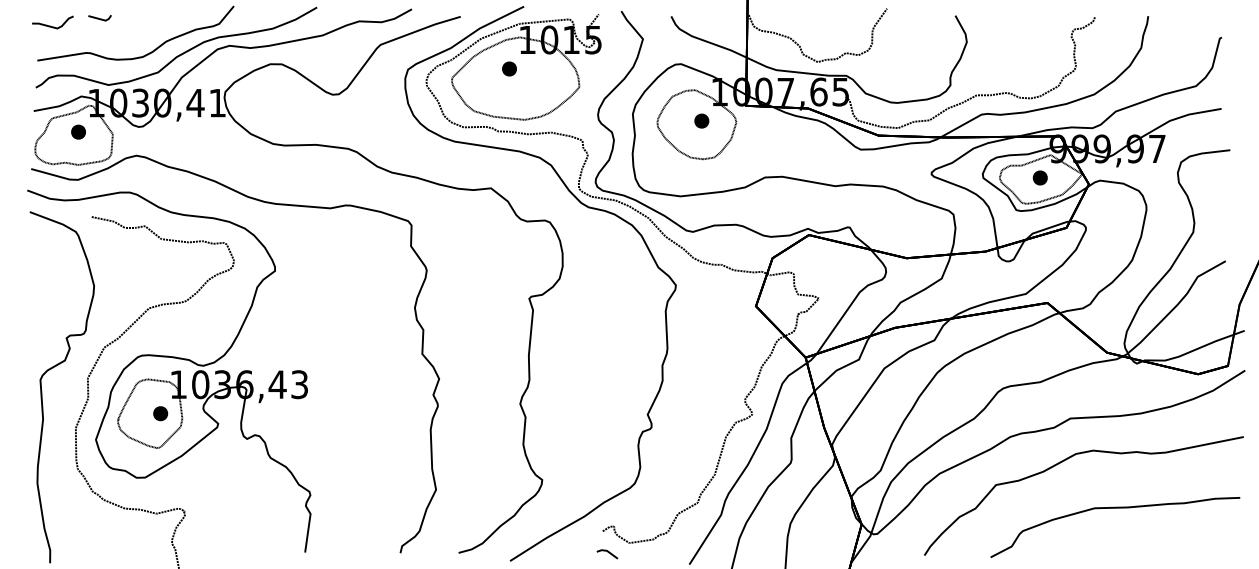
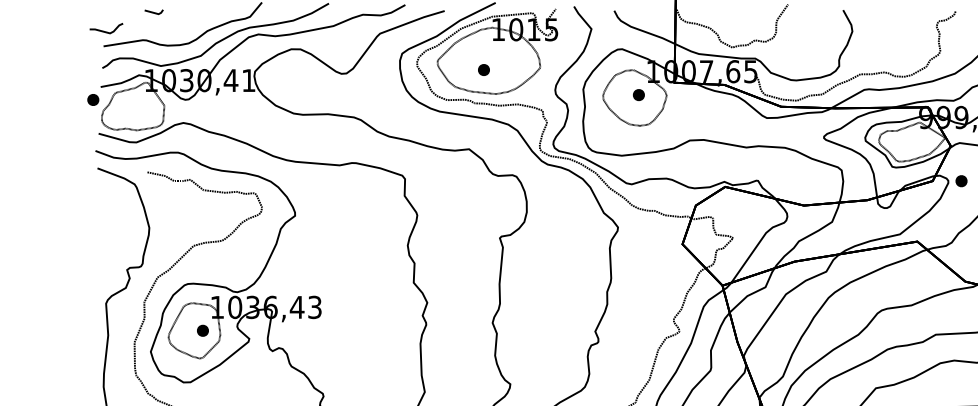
curve: (50, 25) -> (104, 30), moved
part: (509, 68) -> (483, 69), moved
part: (78, 131) -> (93, 99), moved
part: (1039, 177) -> (960, 180), moved

